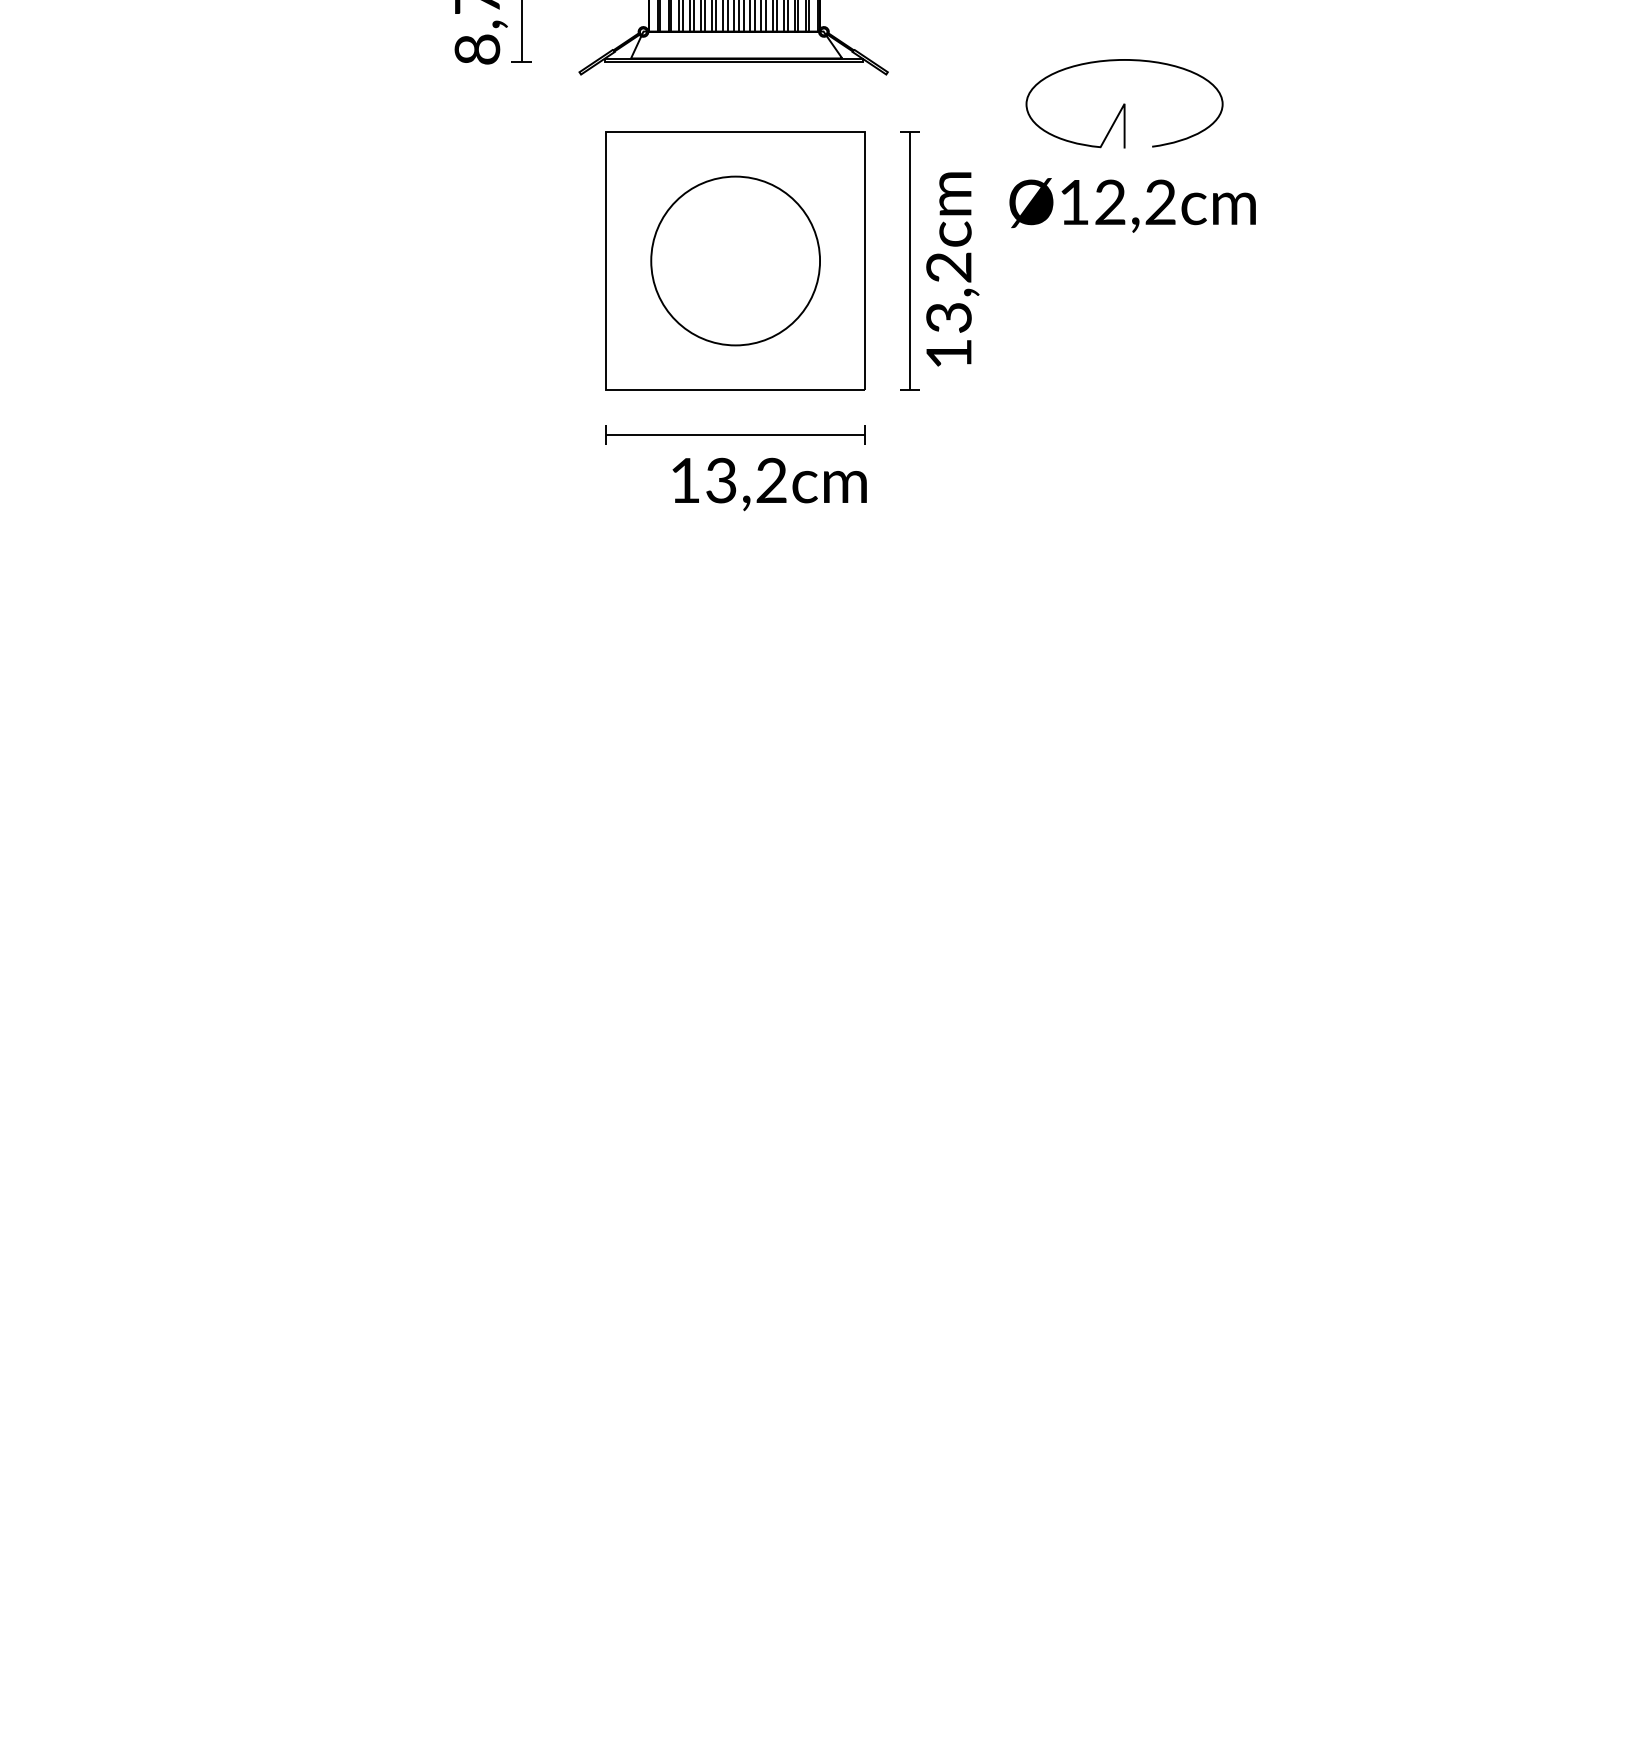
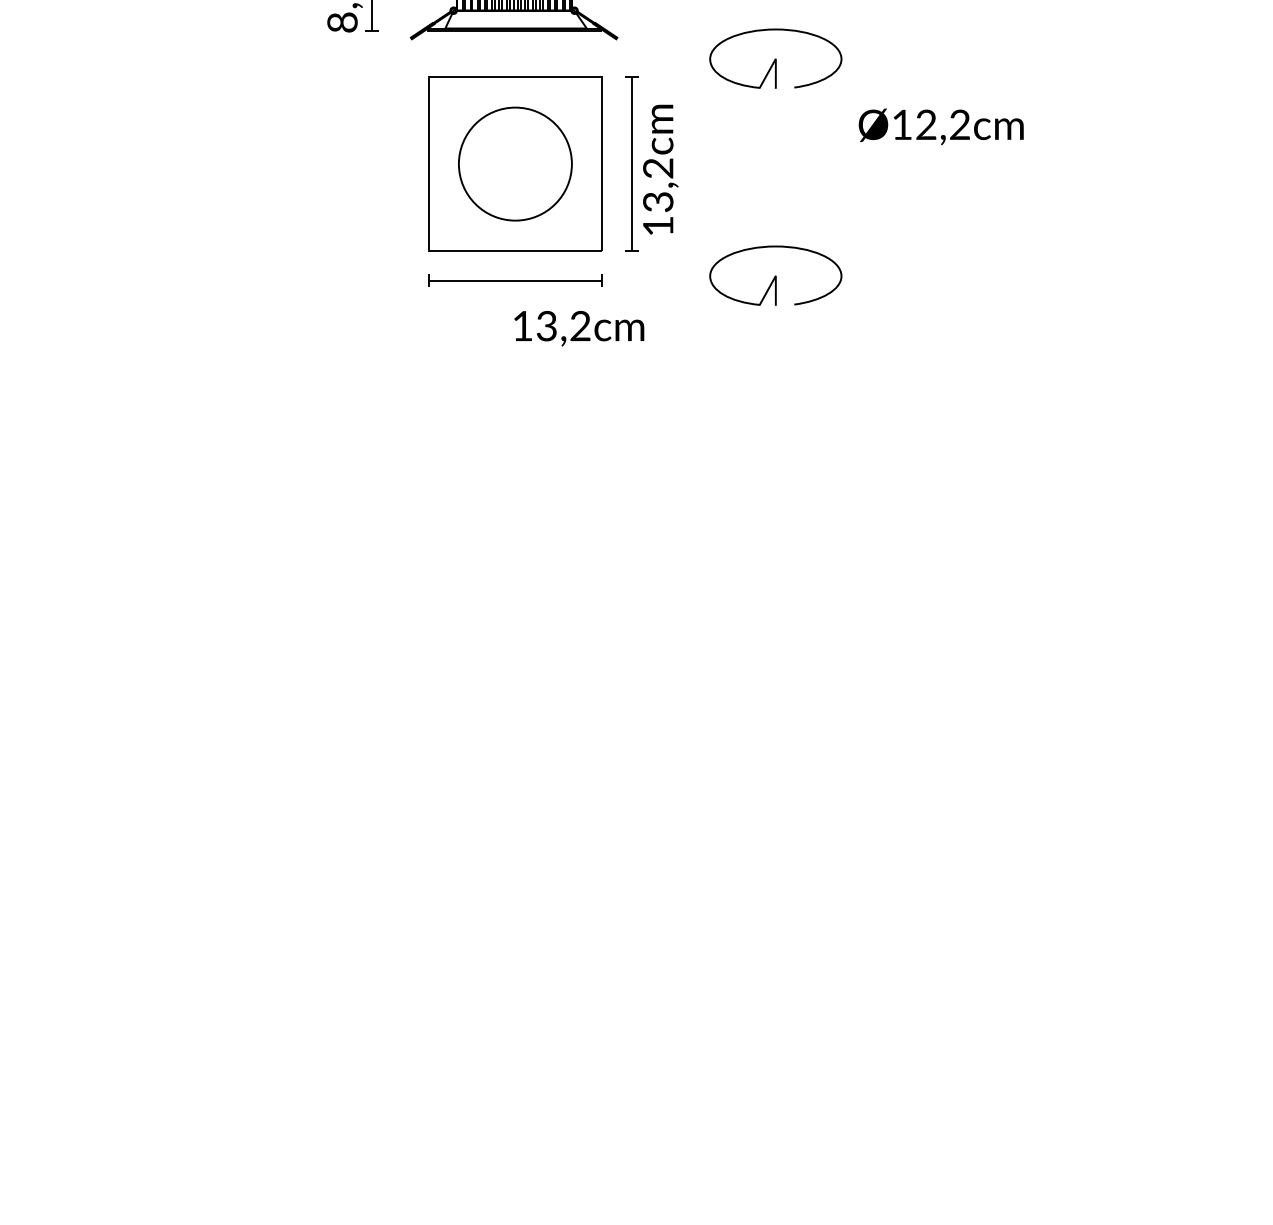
text: (1131, 204) -> (940, 126), moved
curve: (1124, 427) -> (775, 275), added
text: (770, 484) -> (579, 328), moved

